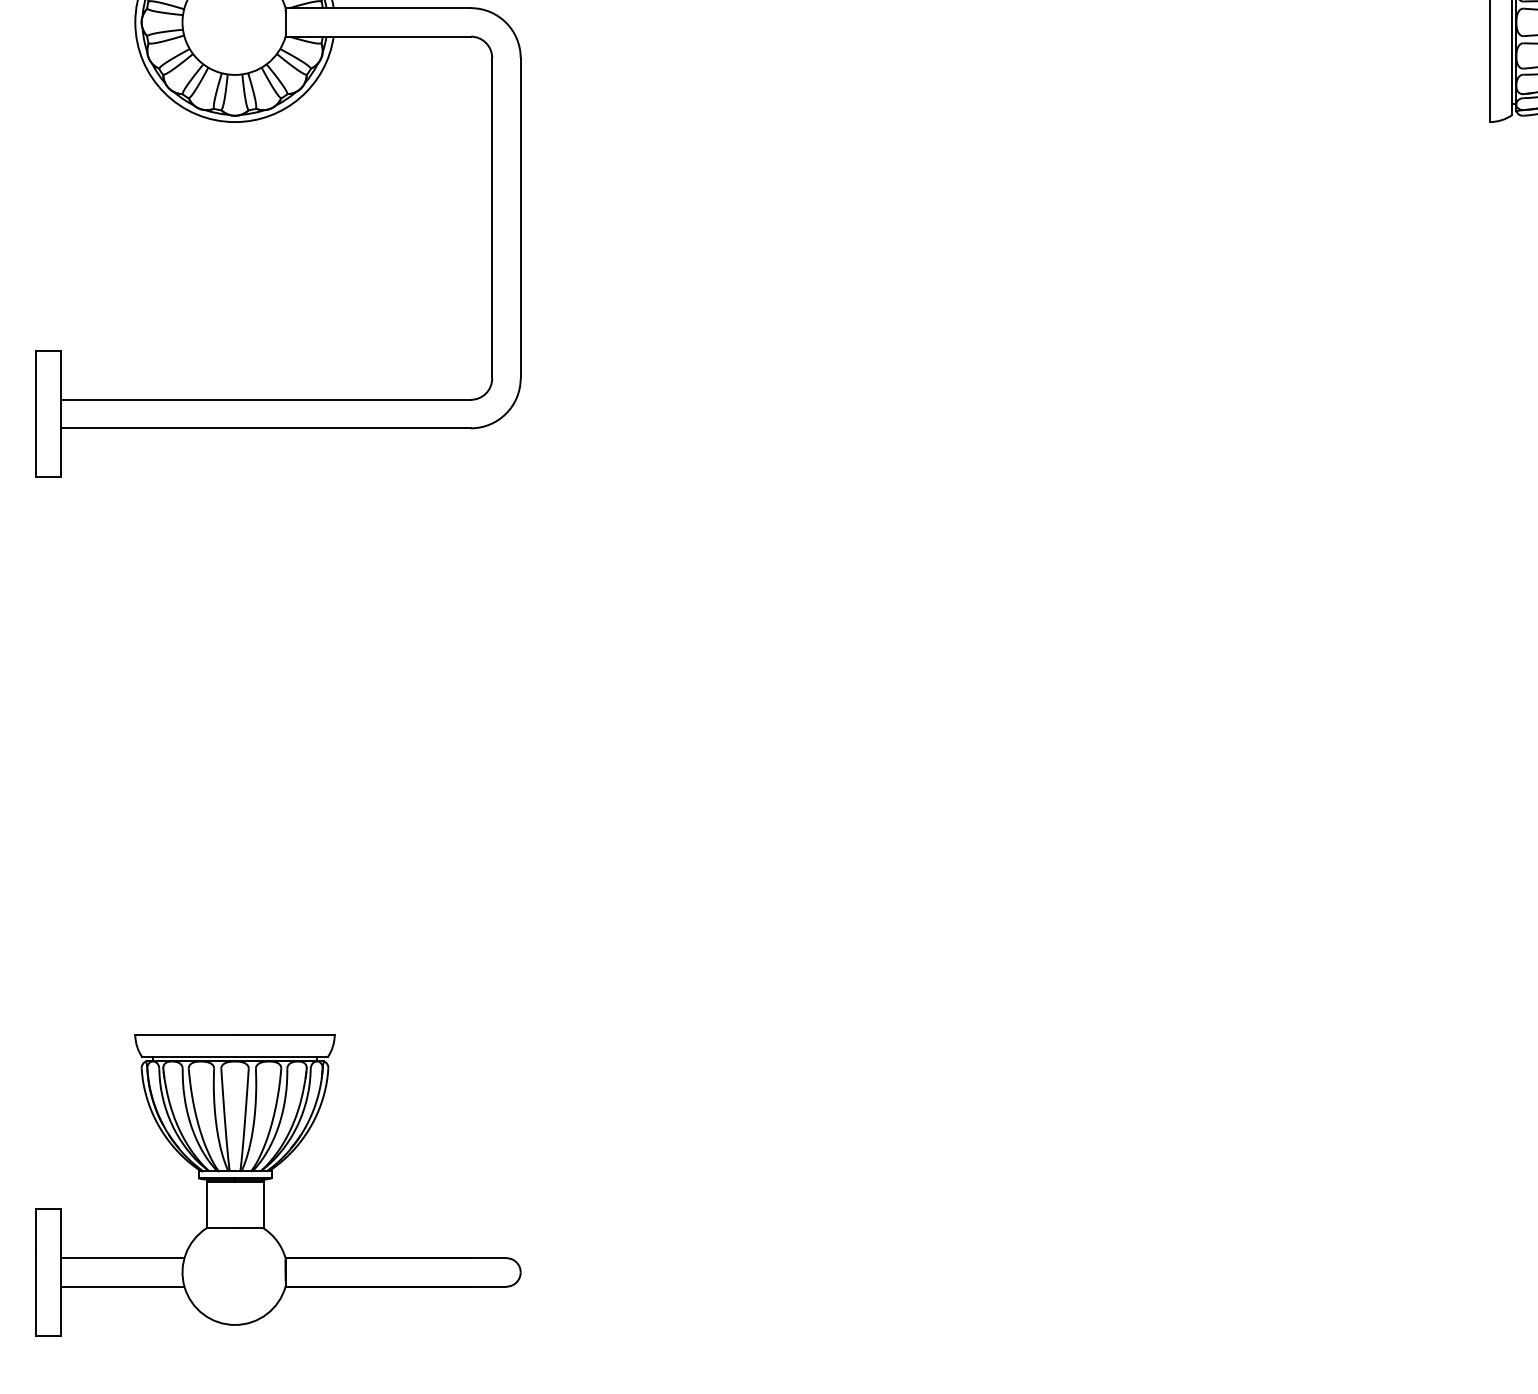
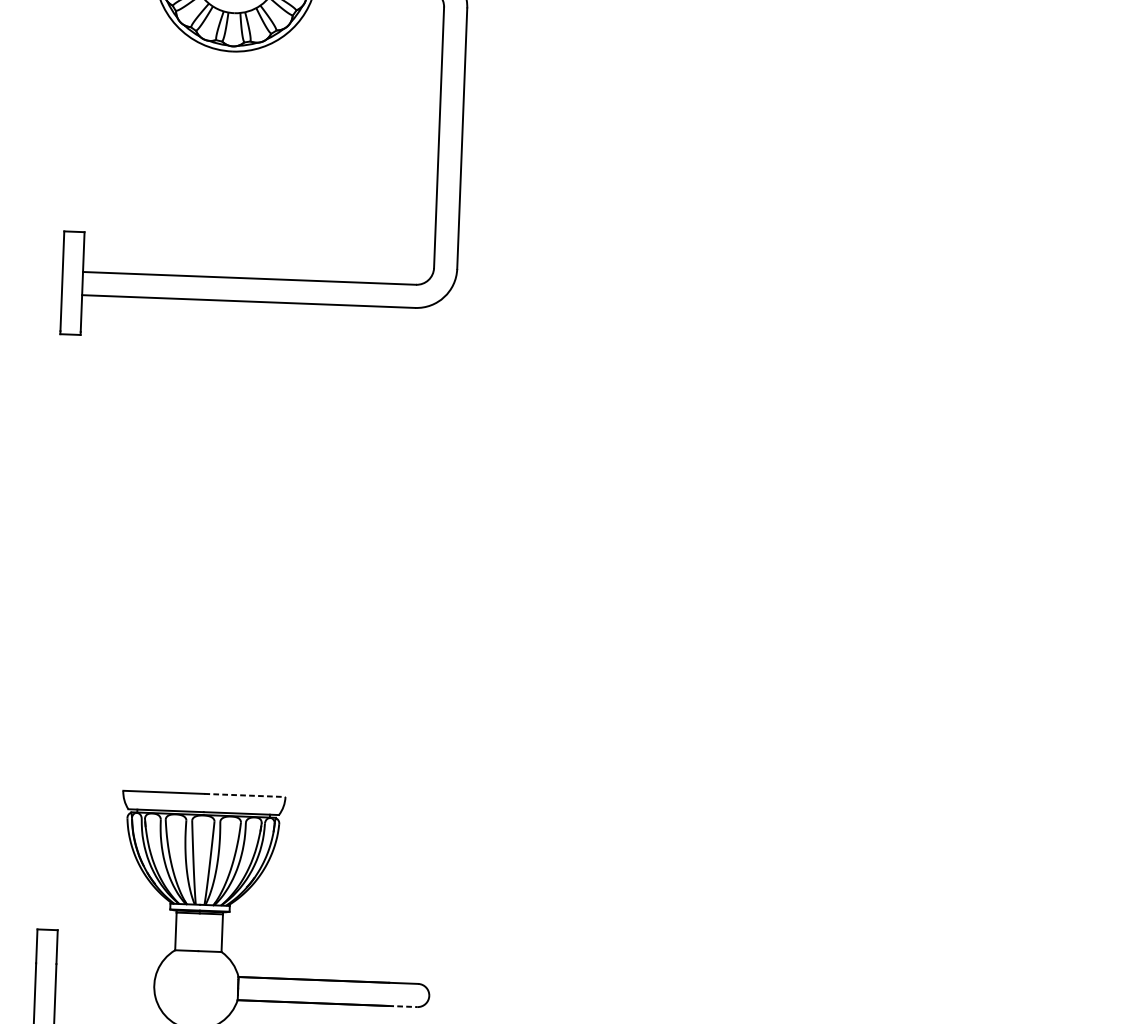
line: (284, 1034) -> (244, 795), solid -> dashed
line: (122, 1258) -> (105, 972), removed
line: (122, 1286) -> (105, 994), removed
line: (488, 1286) -> (402, 1006), solid -> dashed

